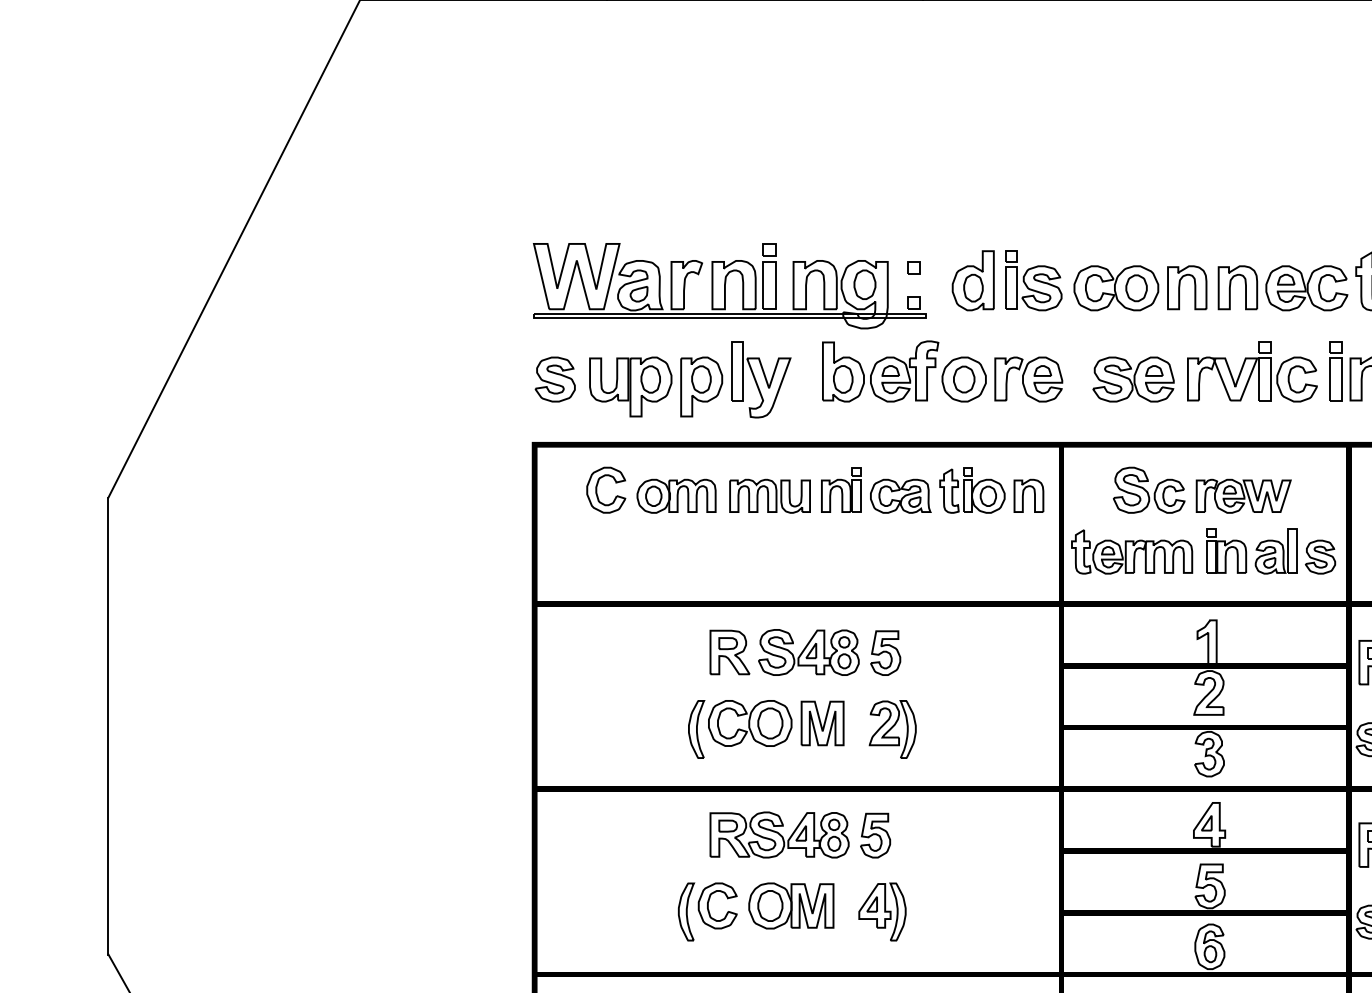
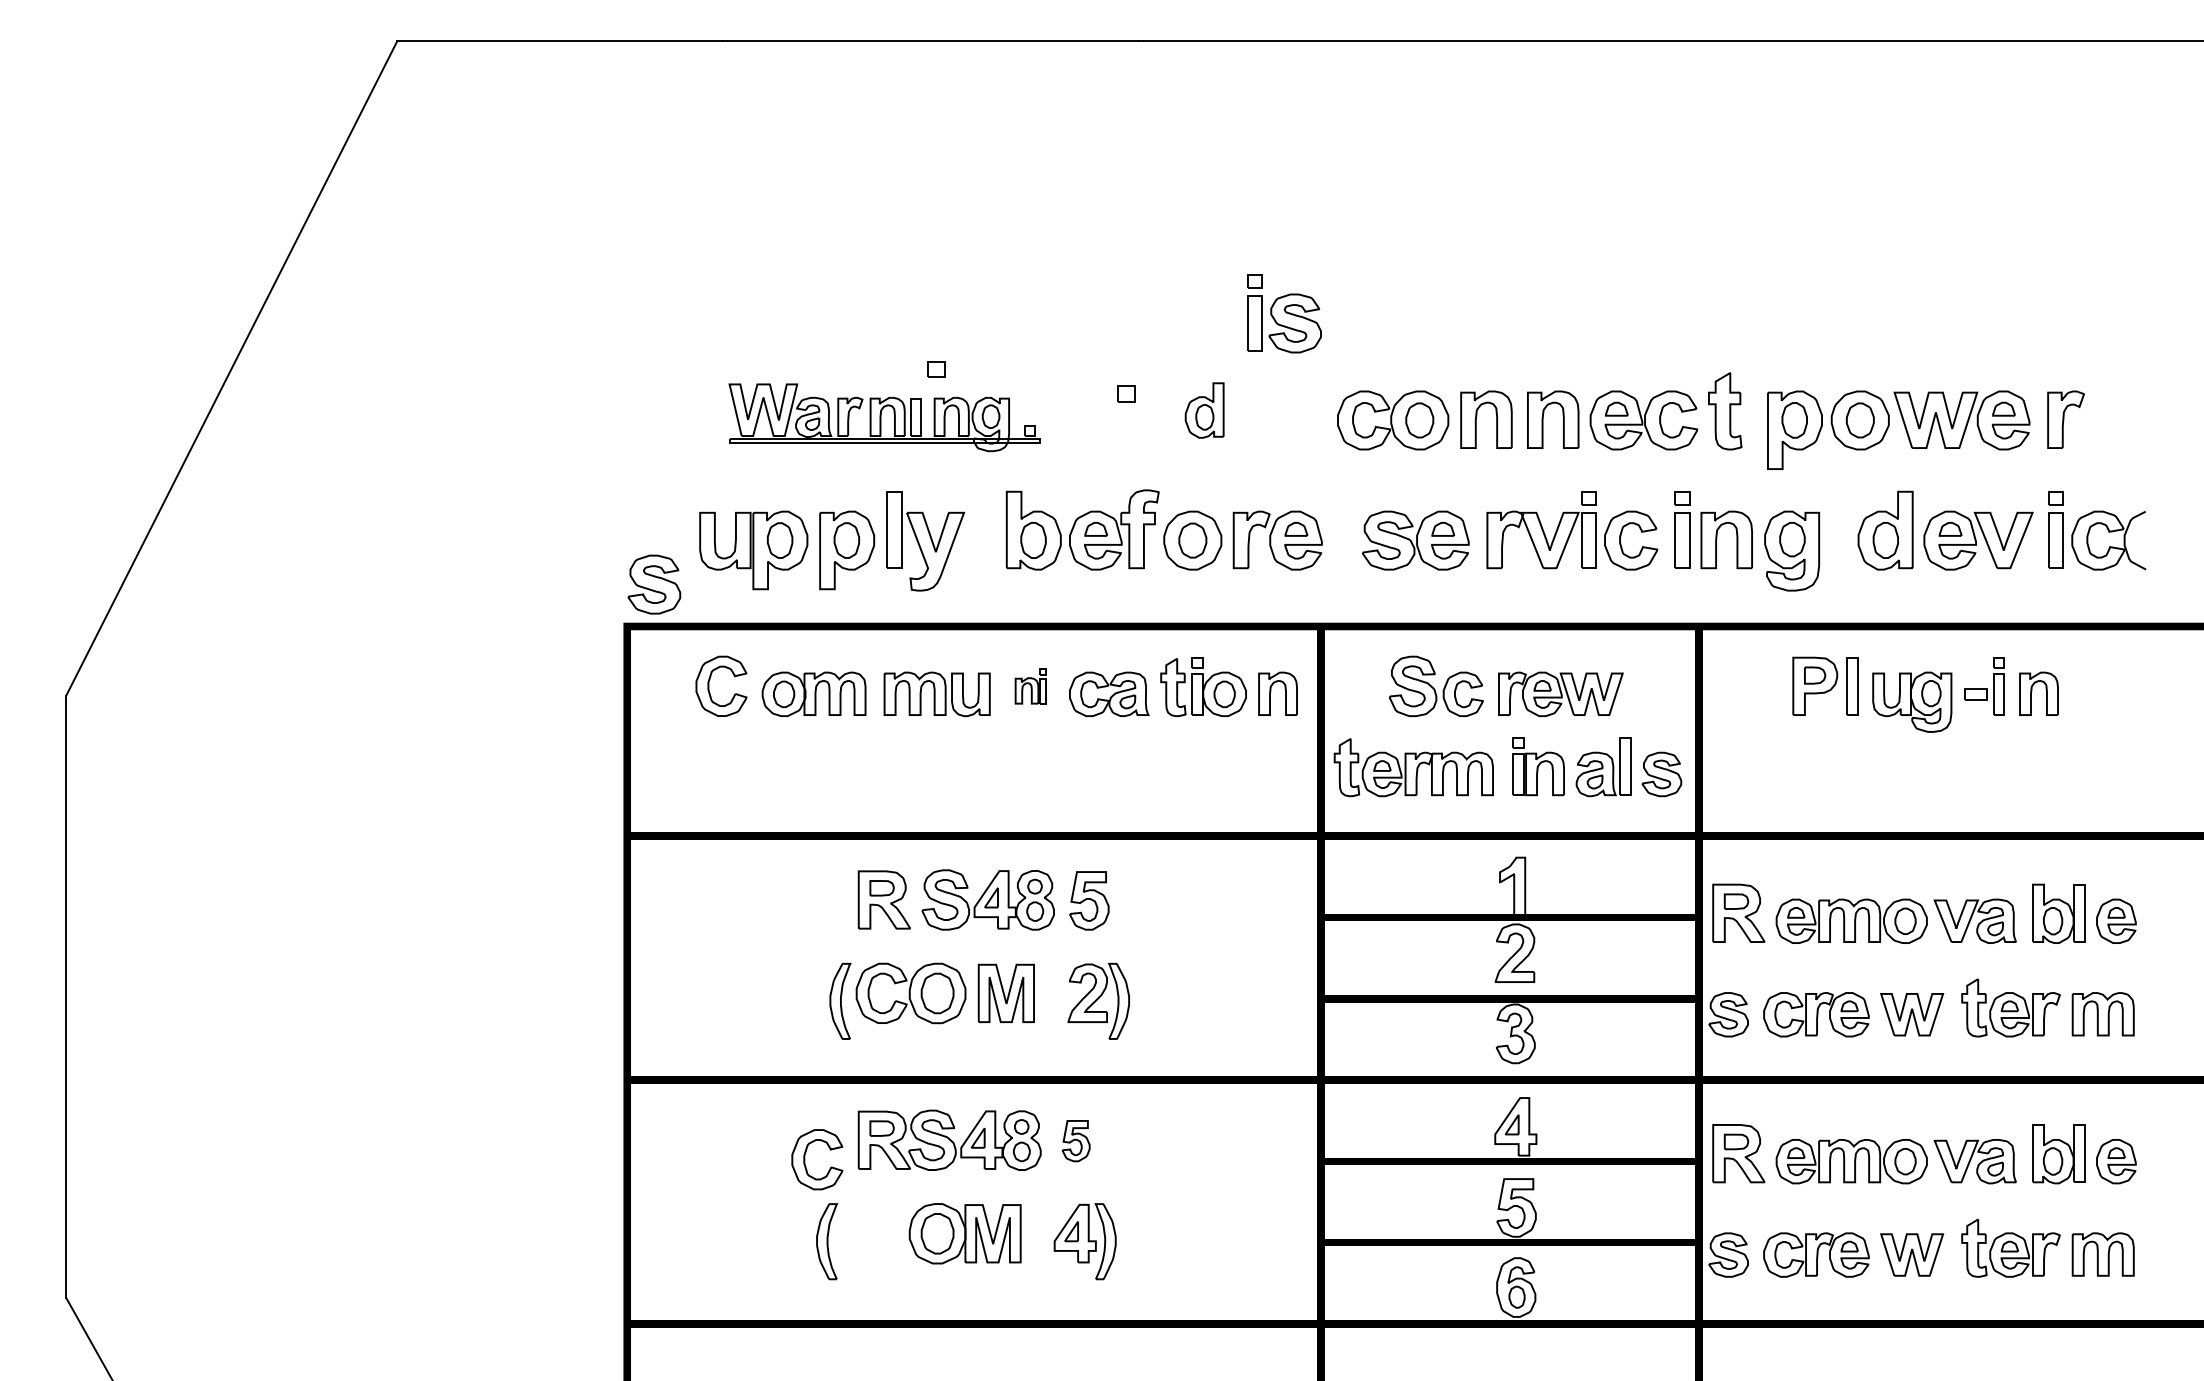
part: (973, 280) -> (1204, 410), size x0.7
part: (1033, 280) -> (1284, 313), moved
part: (730, 286) -> (884, 417), size x0.6
part: (555, 379) -> (654, 584), moved
part: (840, 490) -> (1030, 686), size x0.6
part: (875, 835) -> (1076, 1140), size x0.7
part: (708, 905) -> (805, 1159), moved

